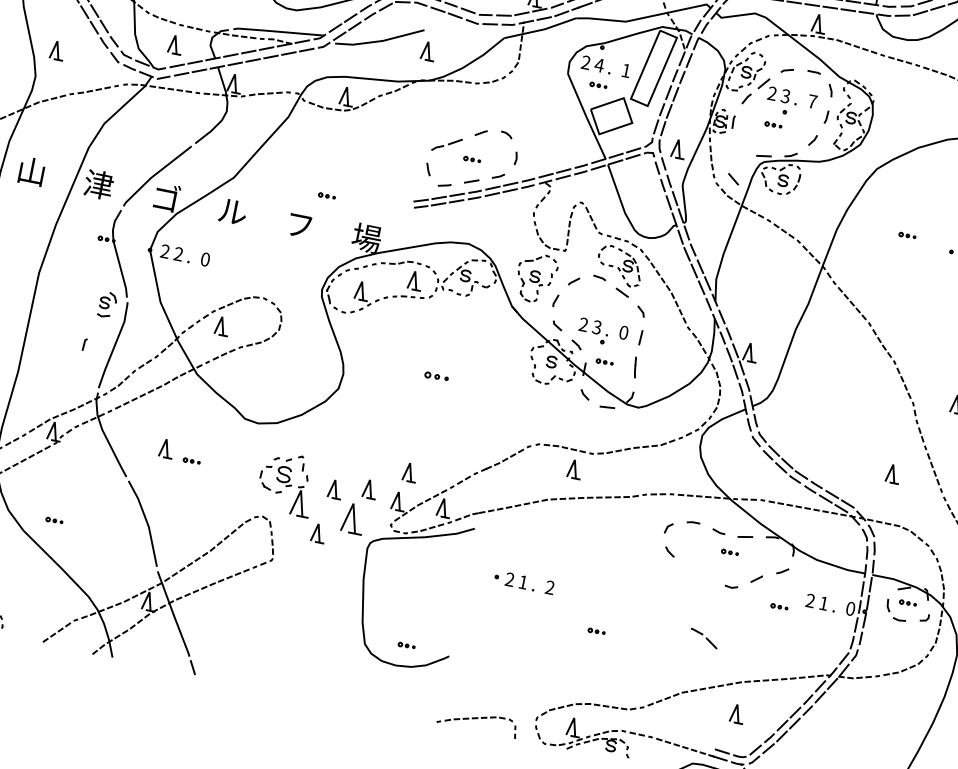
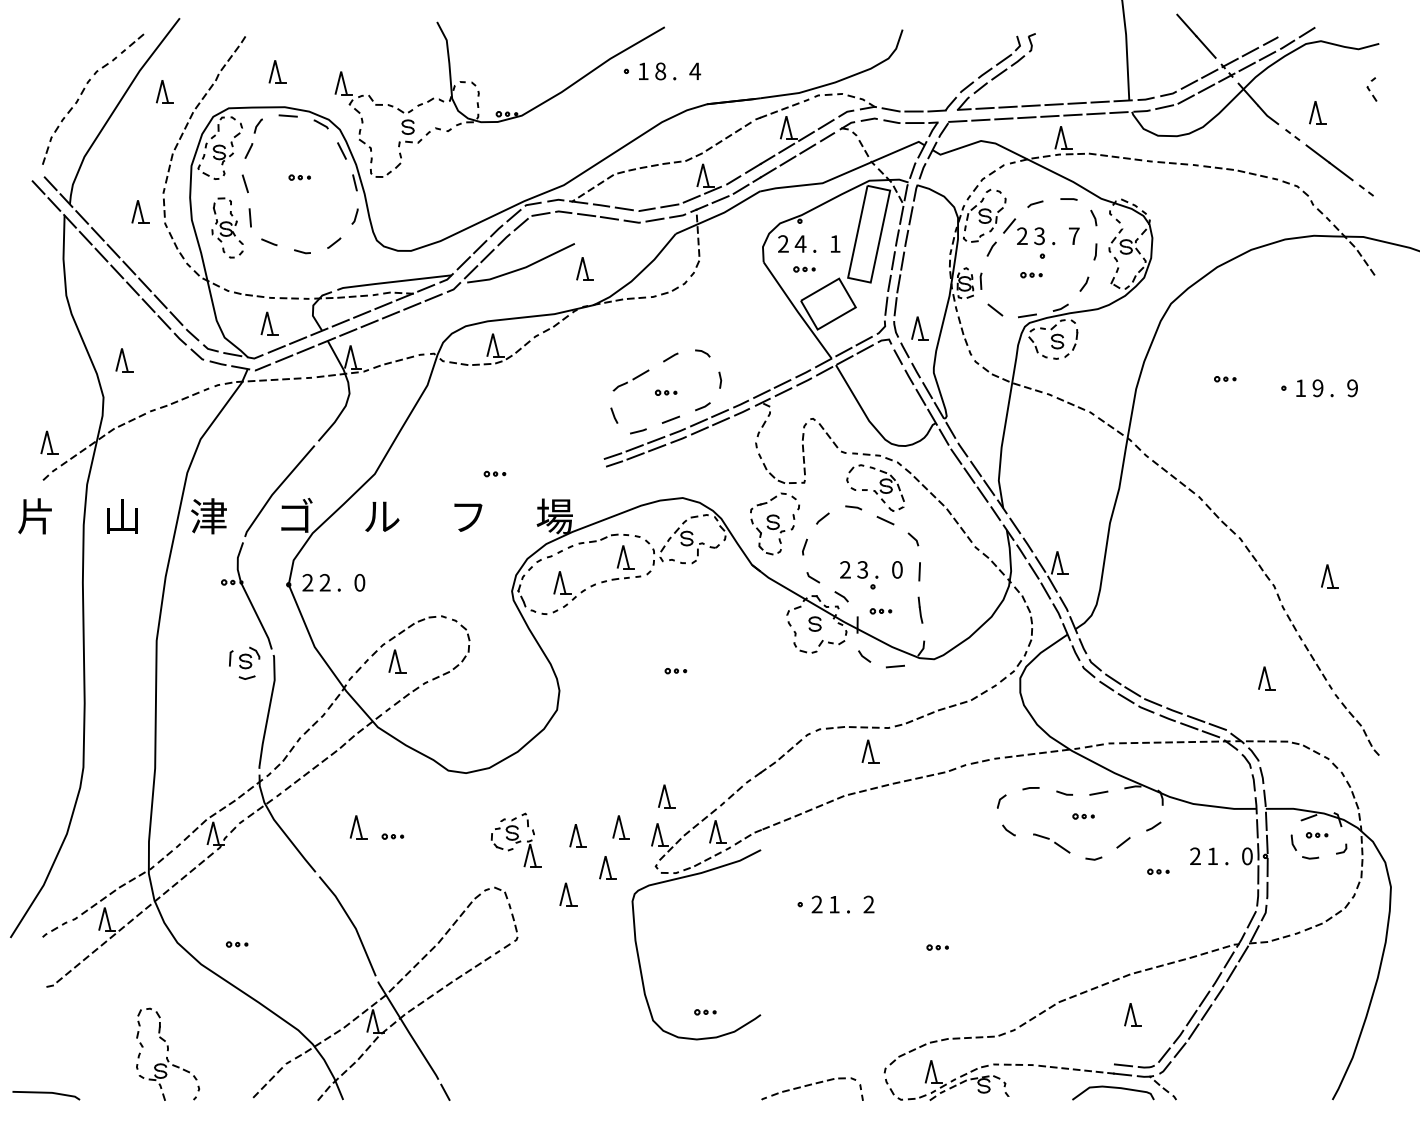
line: (733, 178) -> (995, 309), moved
line: (85, 344) -> (231, 658), moved
part: (436, 377) -> (675, 671), size x0.71
part: (286, 482) -> (515, 839), size x0.71
part: (353, 518) -> (607, 867), size x0.62
part: (703, 638) -> (1051, 843), moved

